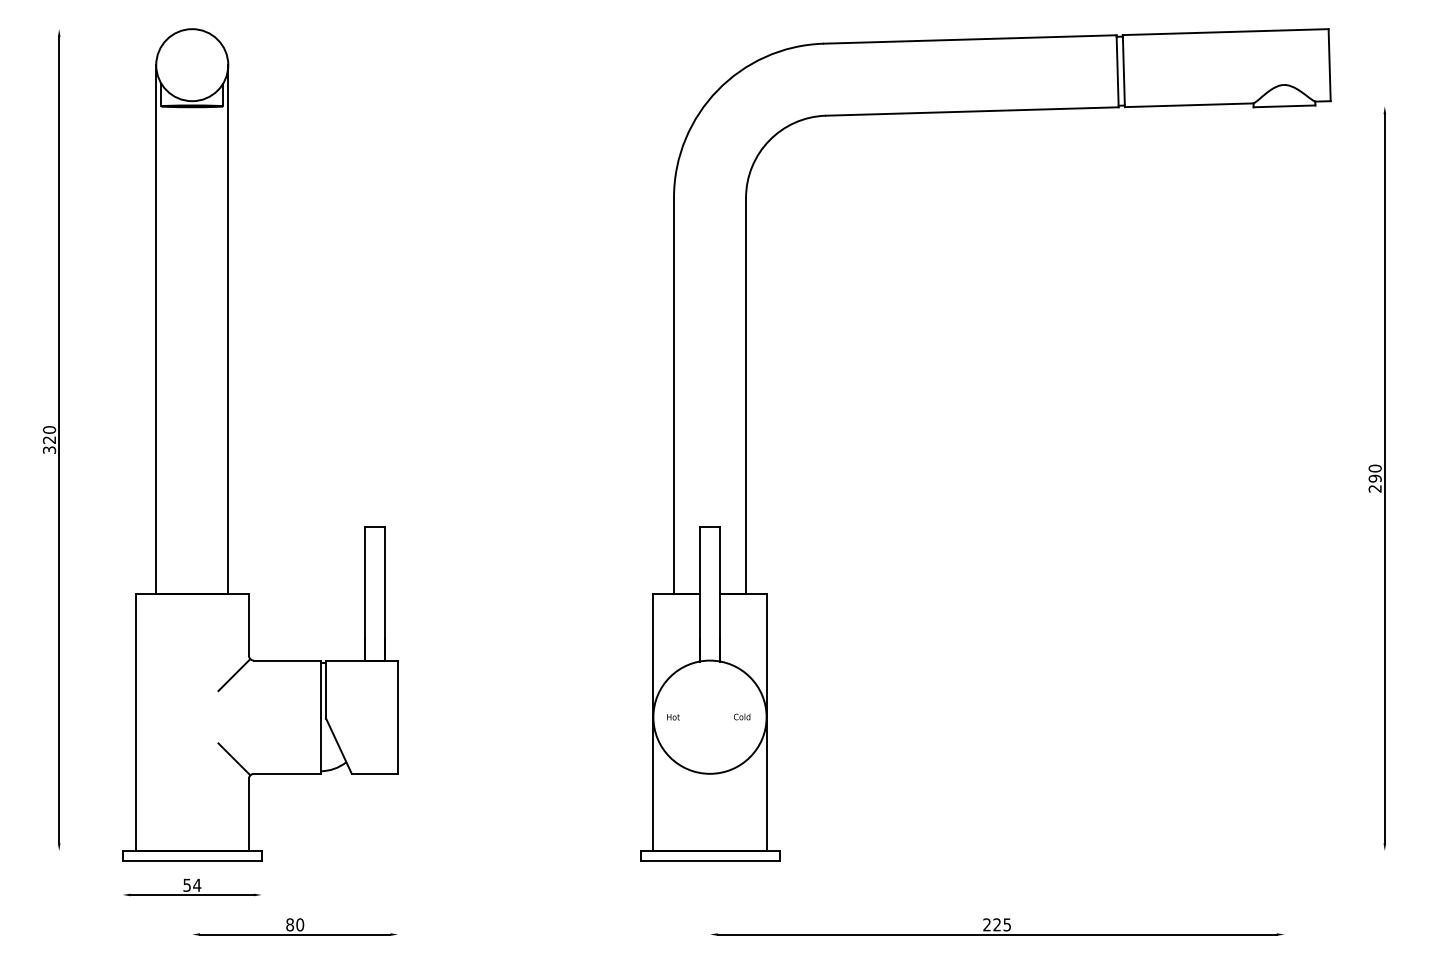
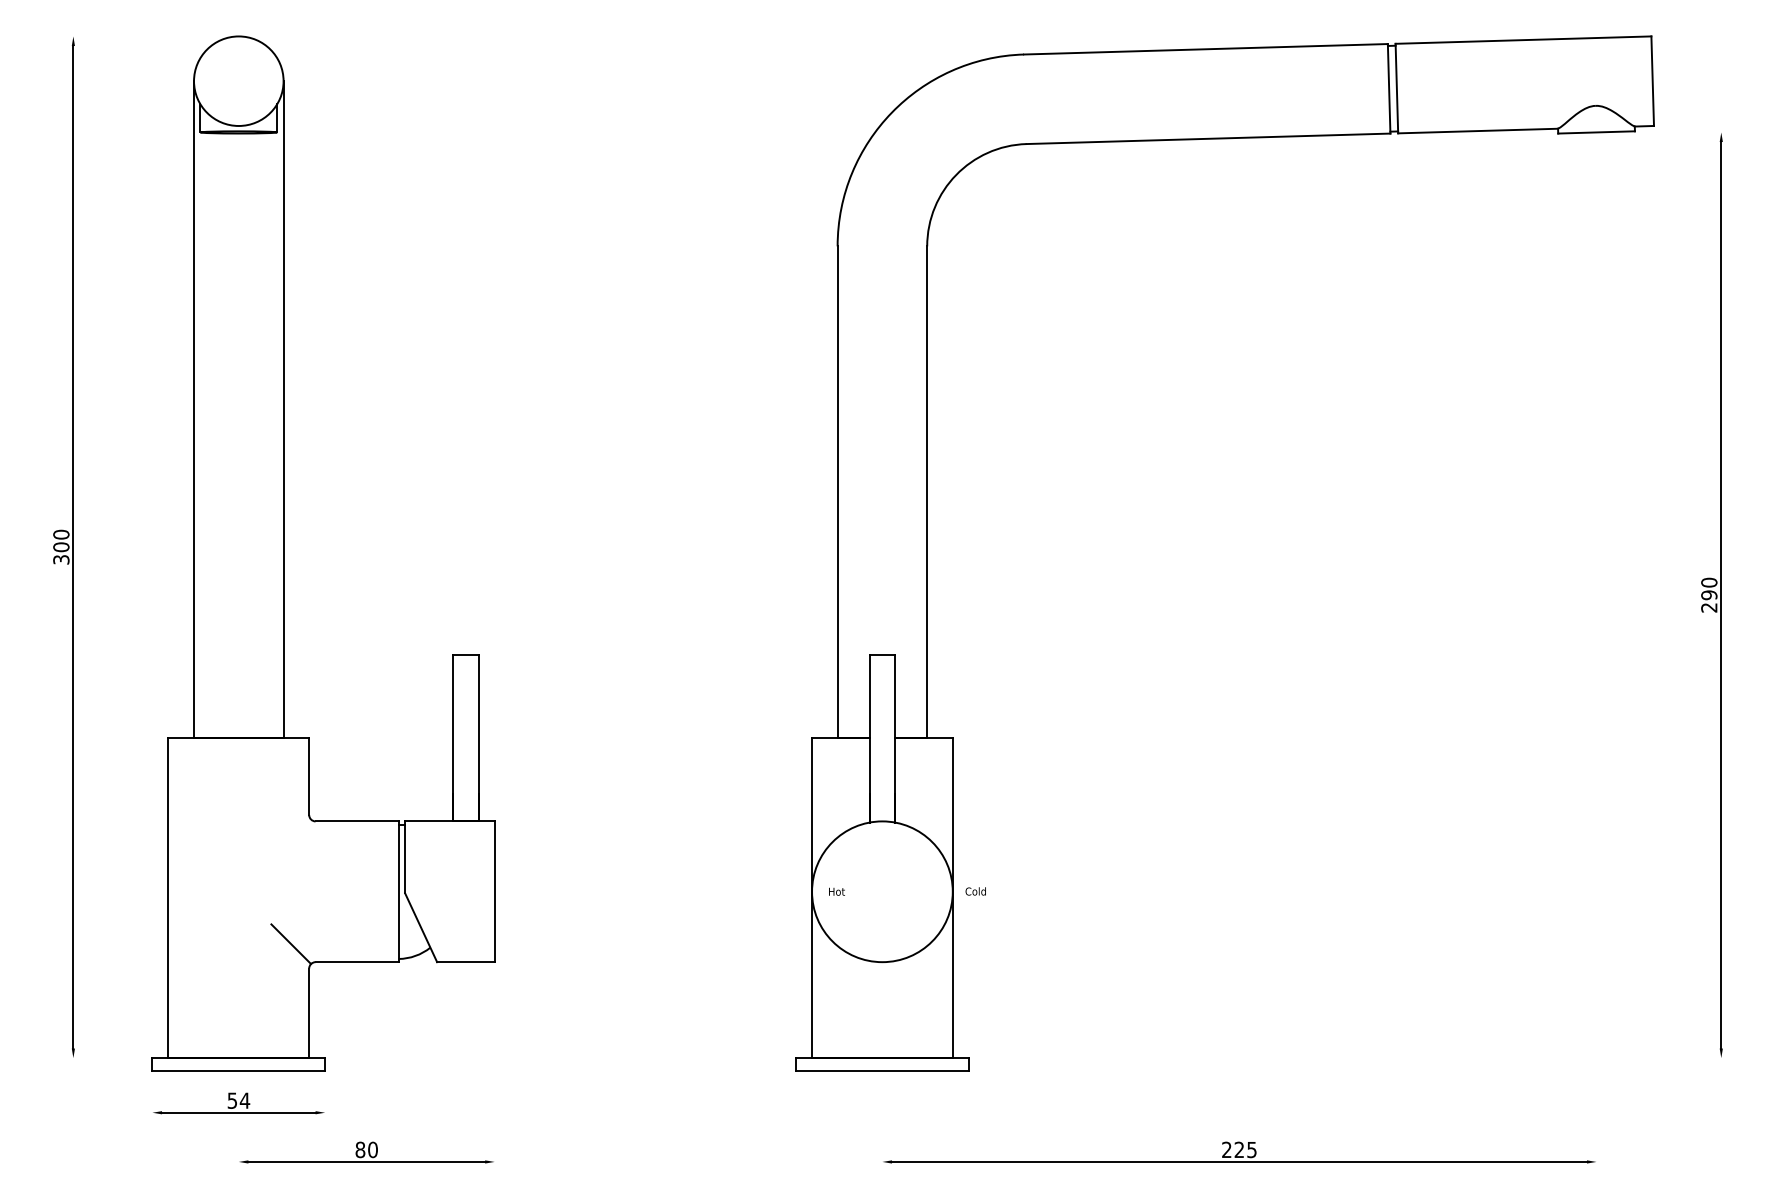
text: (49, 439) -> (61, 546), 320 -> 300
line: (234, 675) -> (291, 839), removed
text: (742, 716) -> (976, 890), moved

